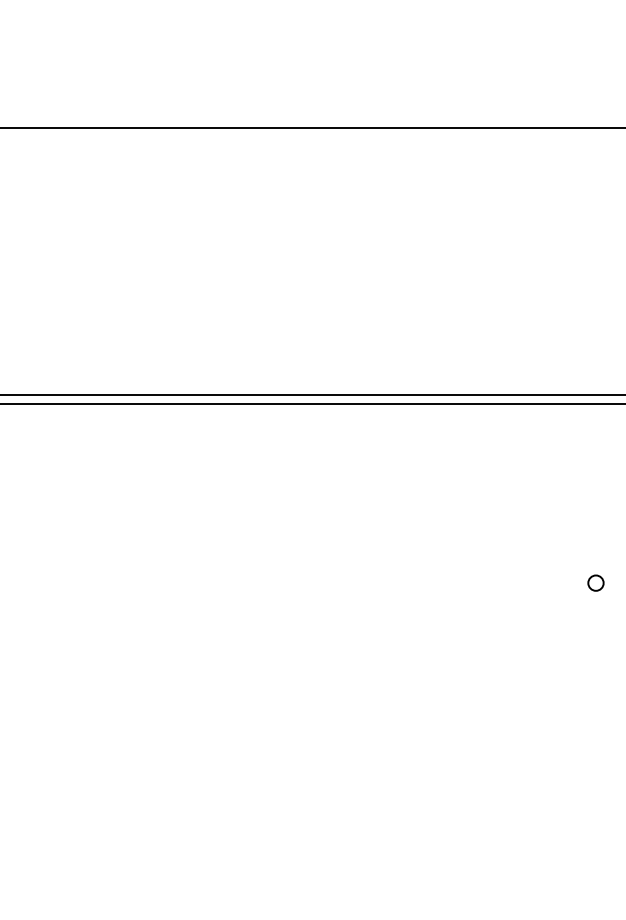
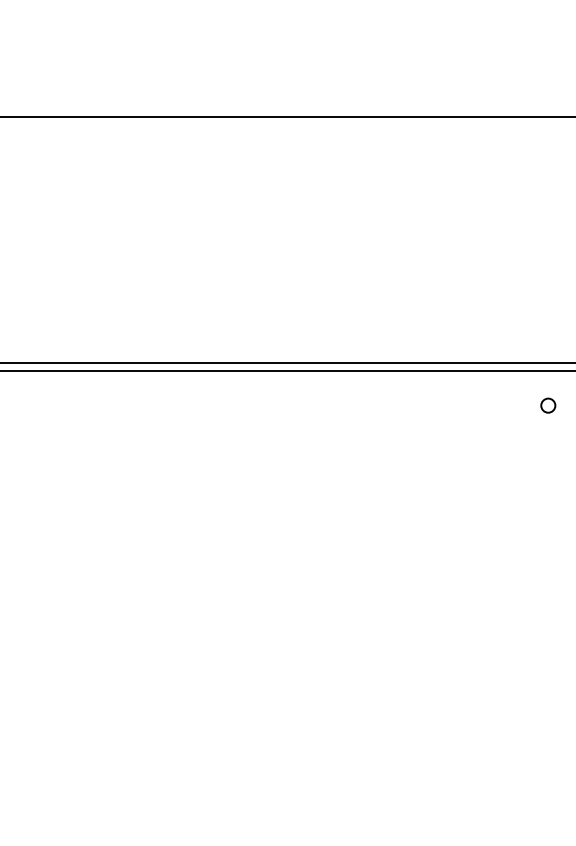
circle: (595, 582) -> (547, 405), moved

